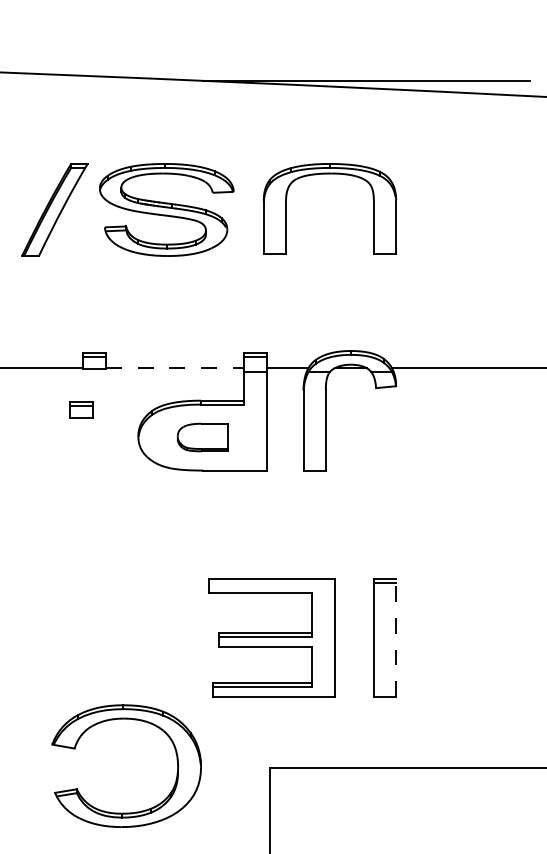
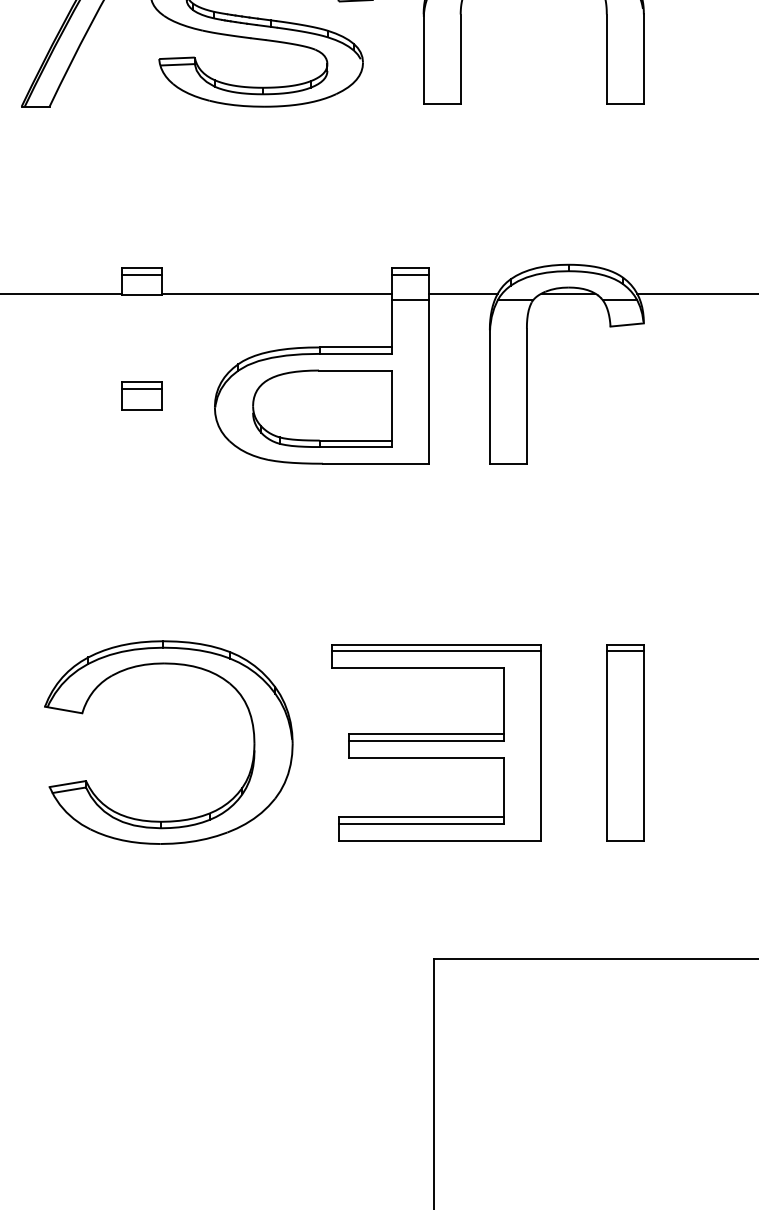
line: (175, 368) -> (276, 293), dashed -> solid
part: (81, 409) -> (141, 395), moved
part: (202, 437) -> (321, 408), size x1.67
line: (271, 583) -> (436, 651), added
line: (396, 638) -> (644, 743), dashed -> solid
part: (134, 720) -> (181, 666), moved

